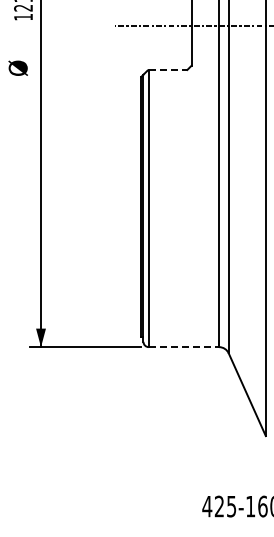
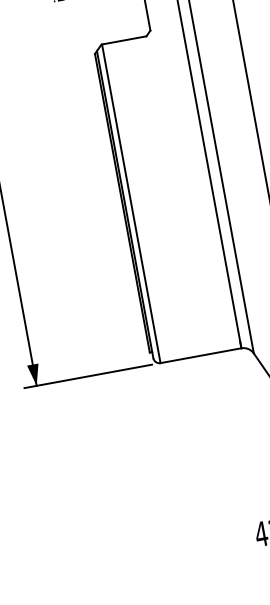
line: (168, 69) -> (124, 39), dashed -> solid
line: (184, 347) -> (201, 356), dashed -> solid

